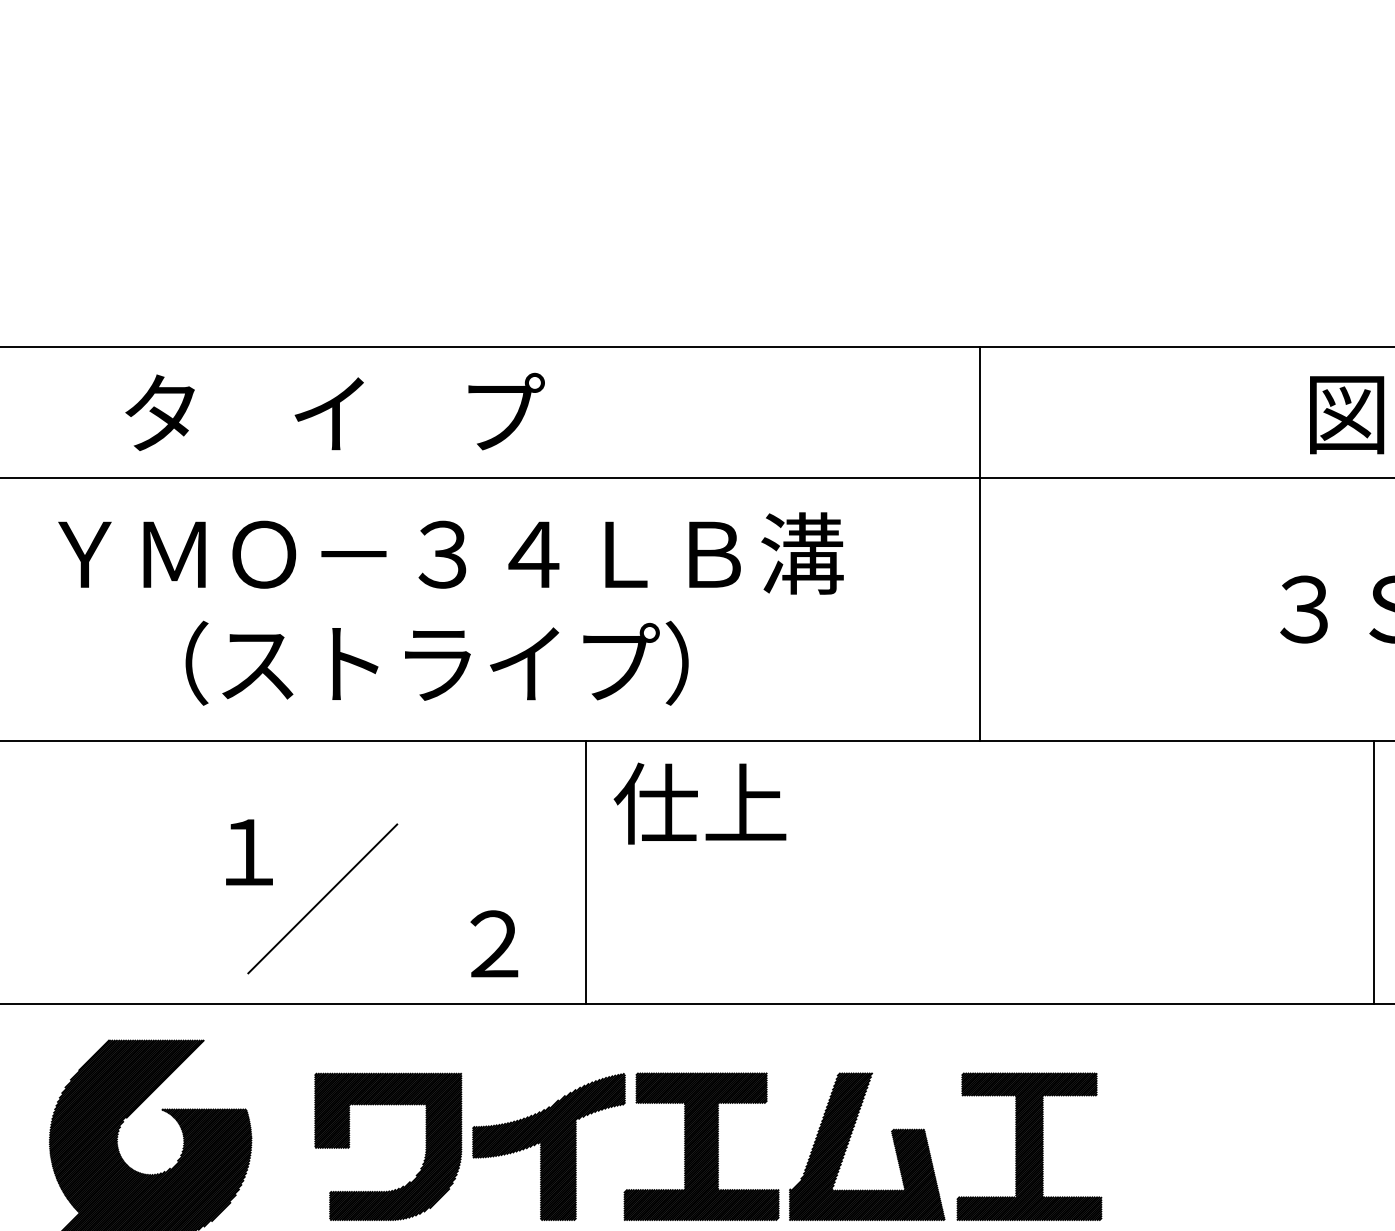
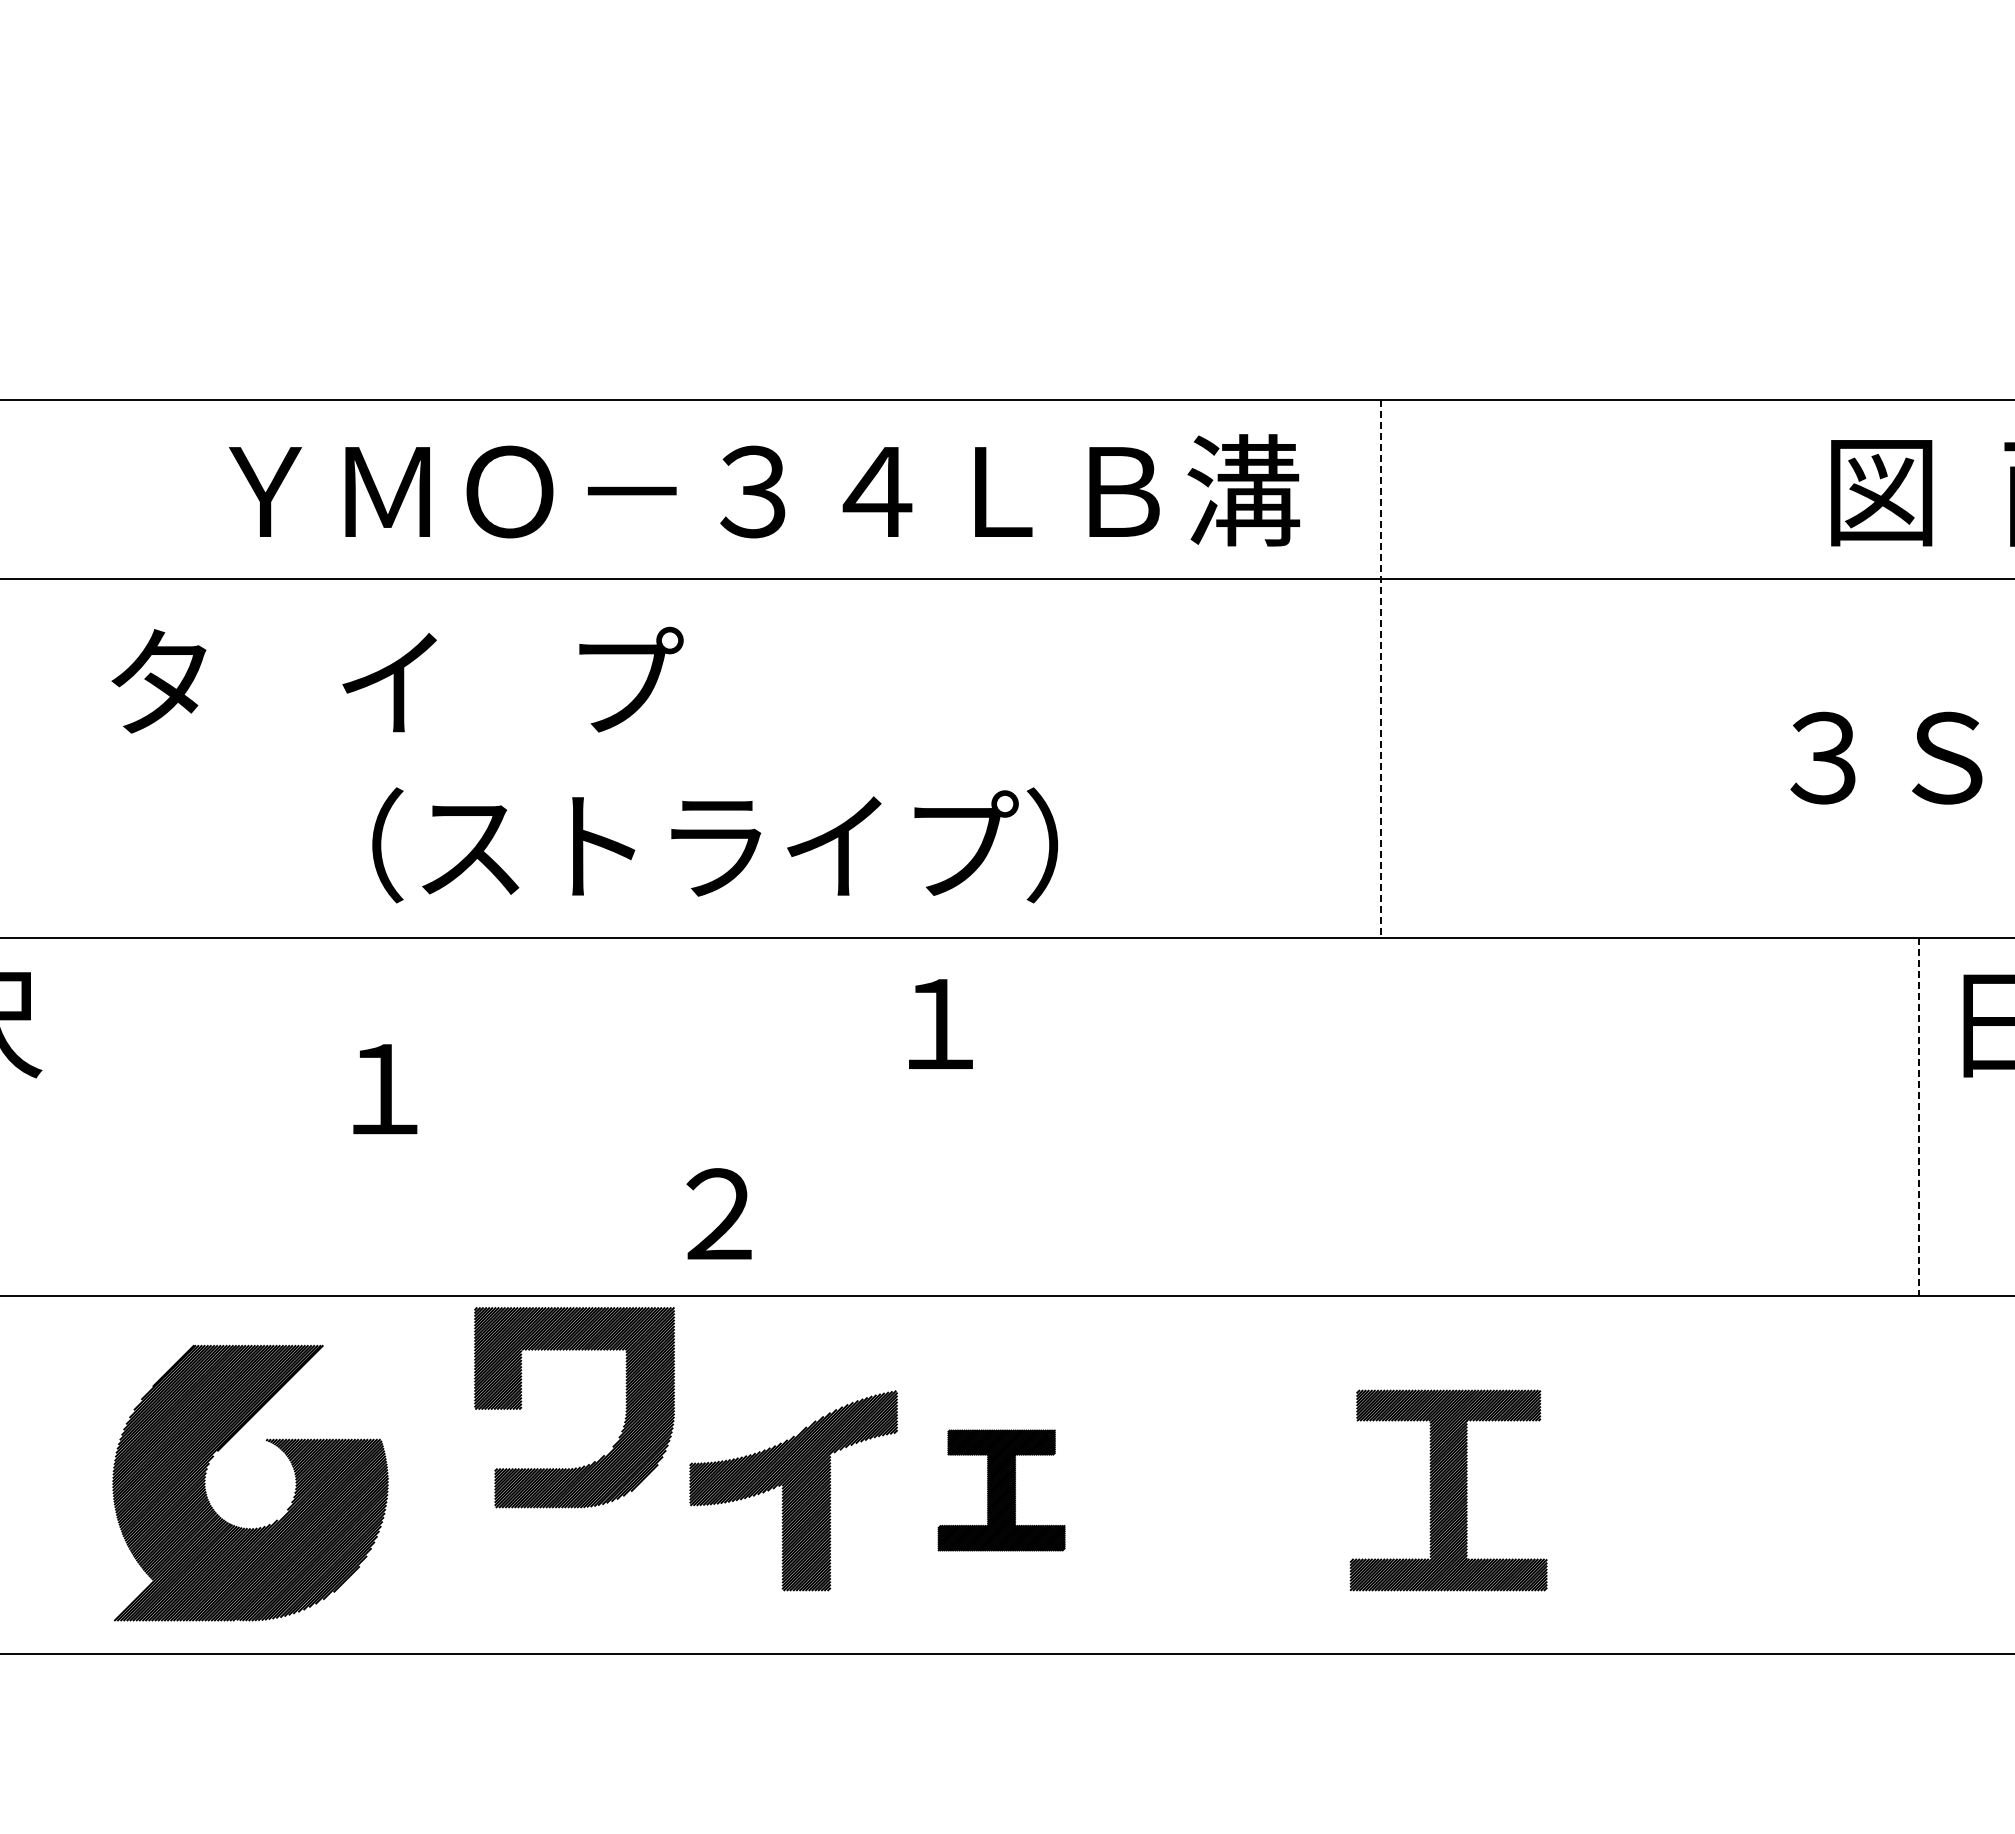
text: (523, 413) -> (758, 490), タ    イ    プ -> ＹＭＯ－３４ＬＢ溝
line: (980, 543) -> (1381, 668), solid -> dashed
text: (446, 553) -> (653, 681), ＹＭＯ－３４ＬＢ溝 -> タ    イ    プ
text: (437, 663) -> (715, 845), moved
text: (699, 803) -> (999, 1022), 仕上 -> １
line: (585, 872) -> (843, 1116), removed
line: (1374, 873) -> (1918, 1117), solid -> dashed
line: (322, 898) -> (484, 1152), removed
part: (849, 1140) -> (1203, 1482), removed
part: (701, 1146) -> (1001, 1490), size x0.6
part: (425, 1147) -> (625, 1408), moved

